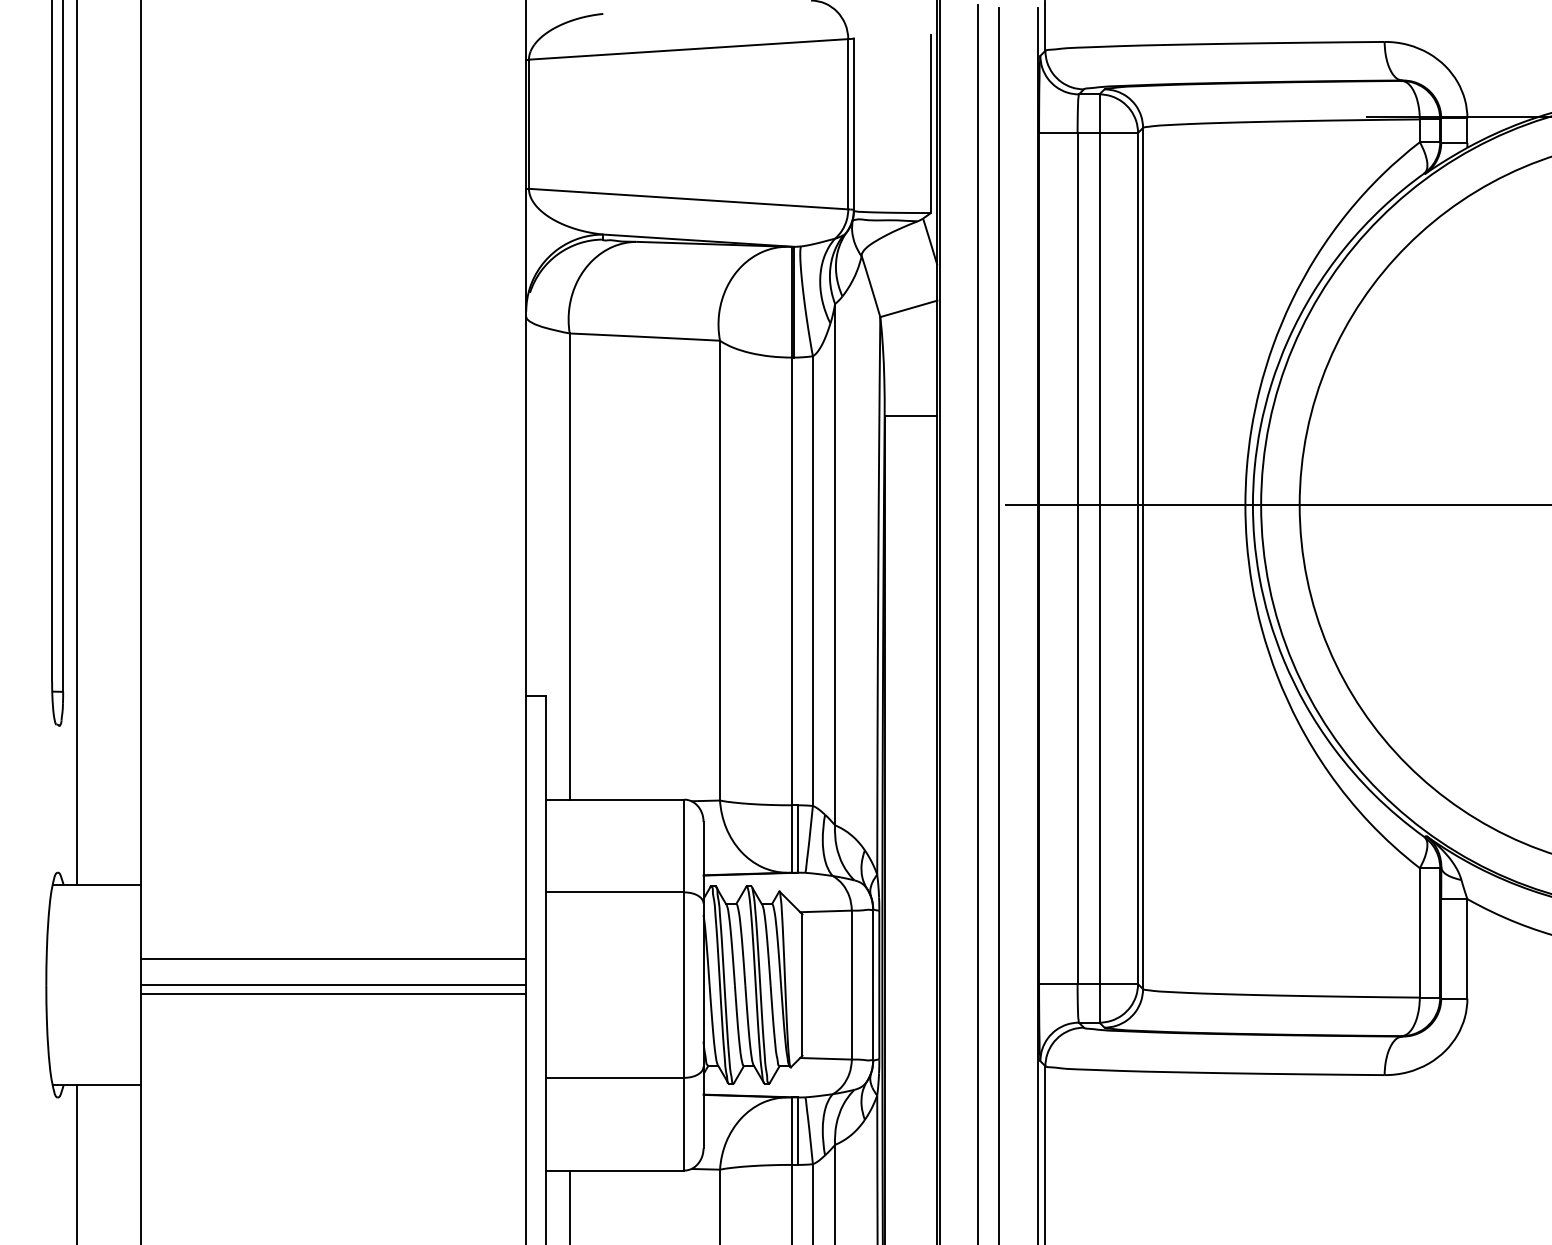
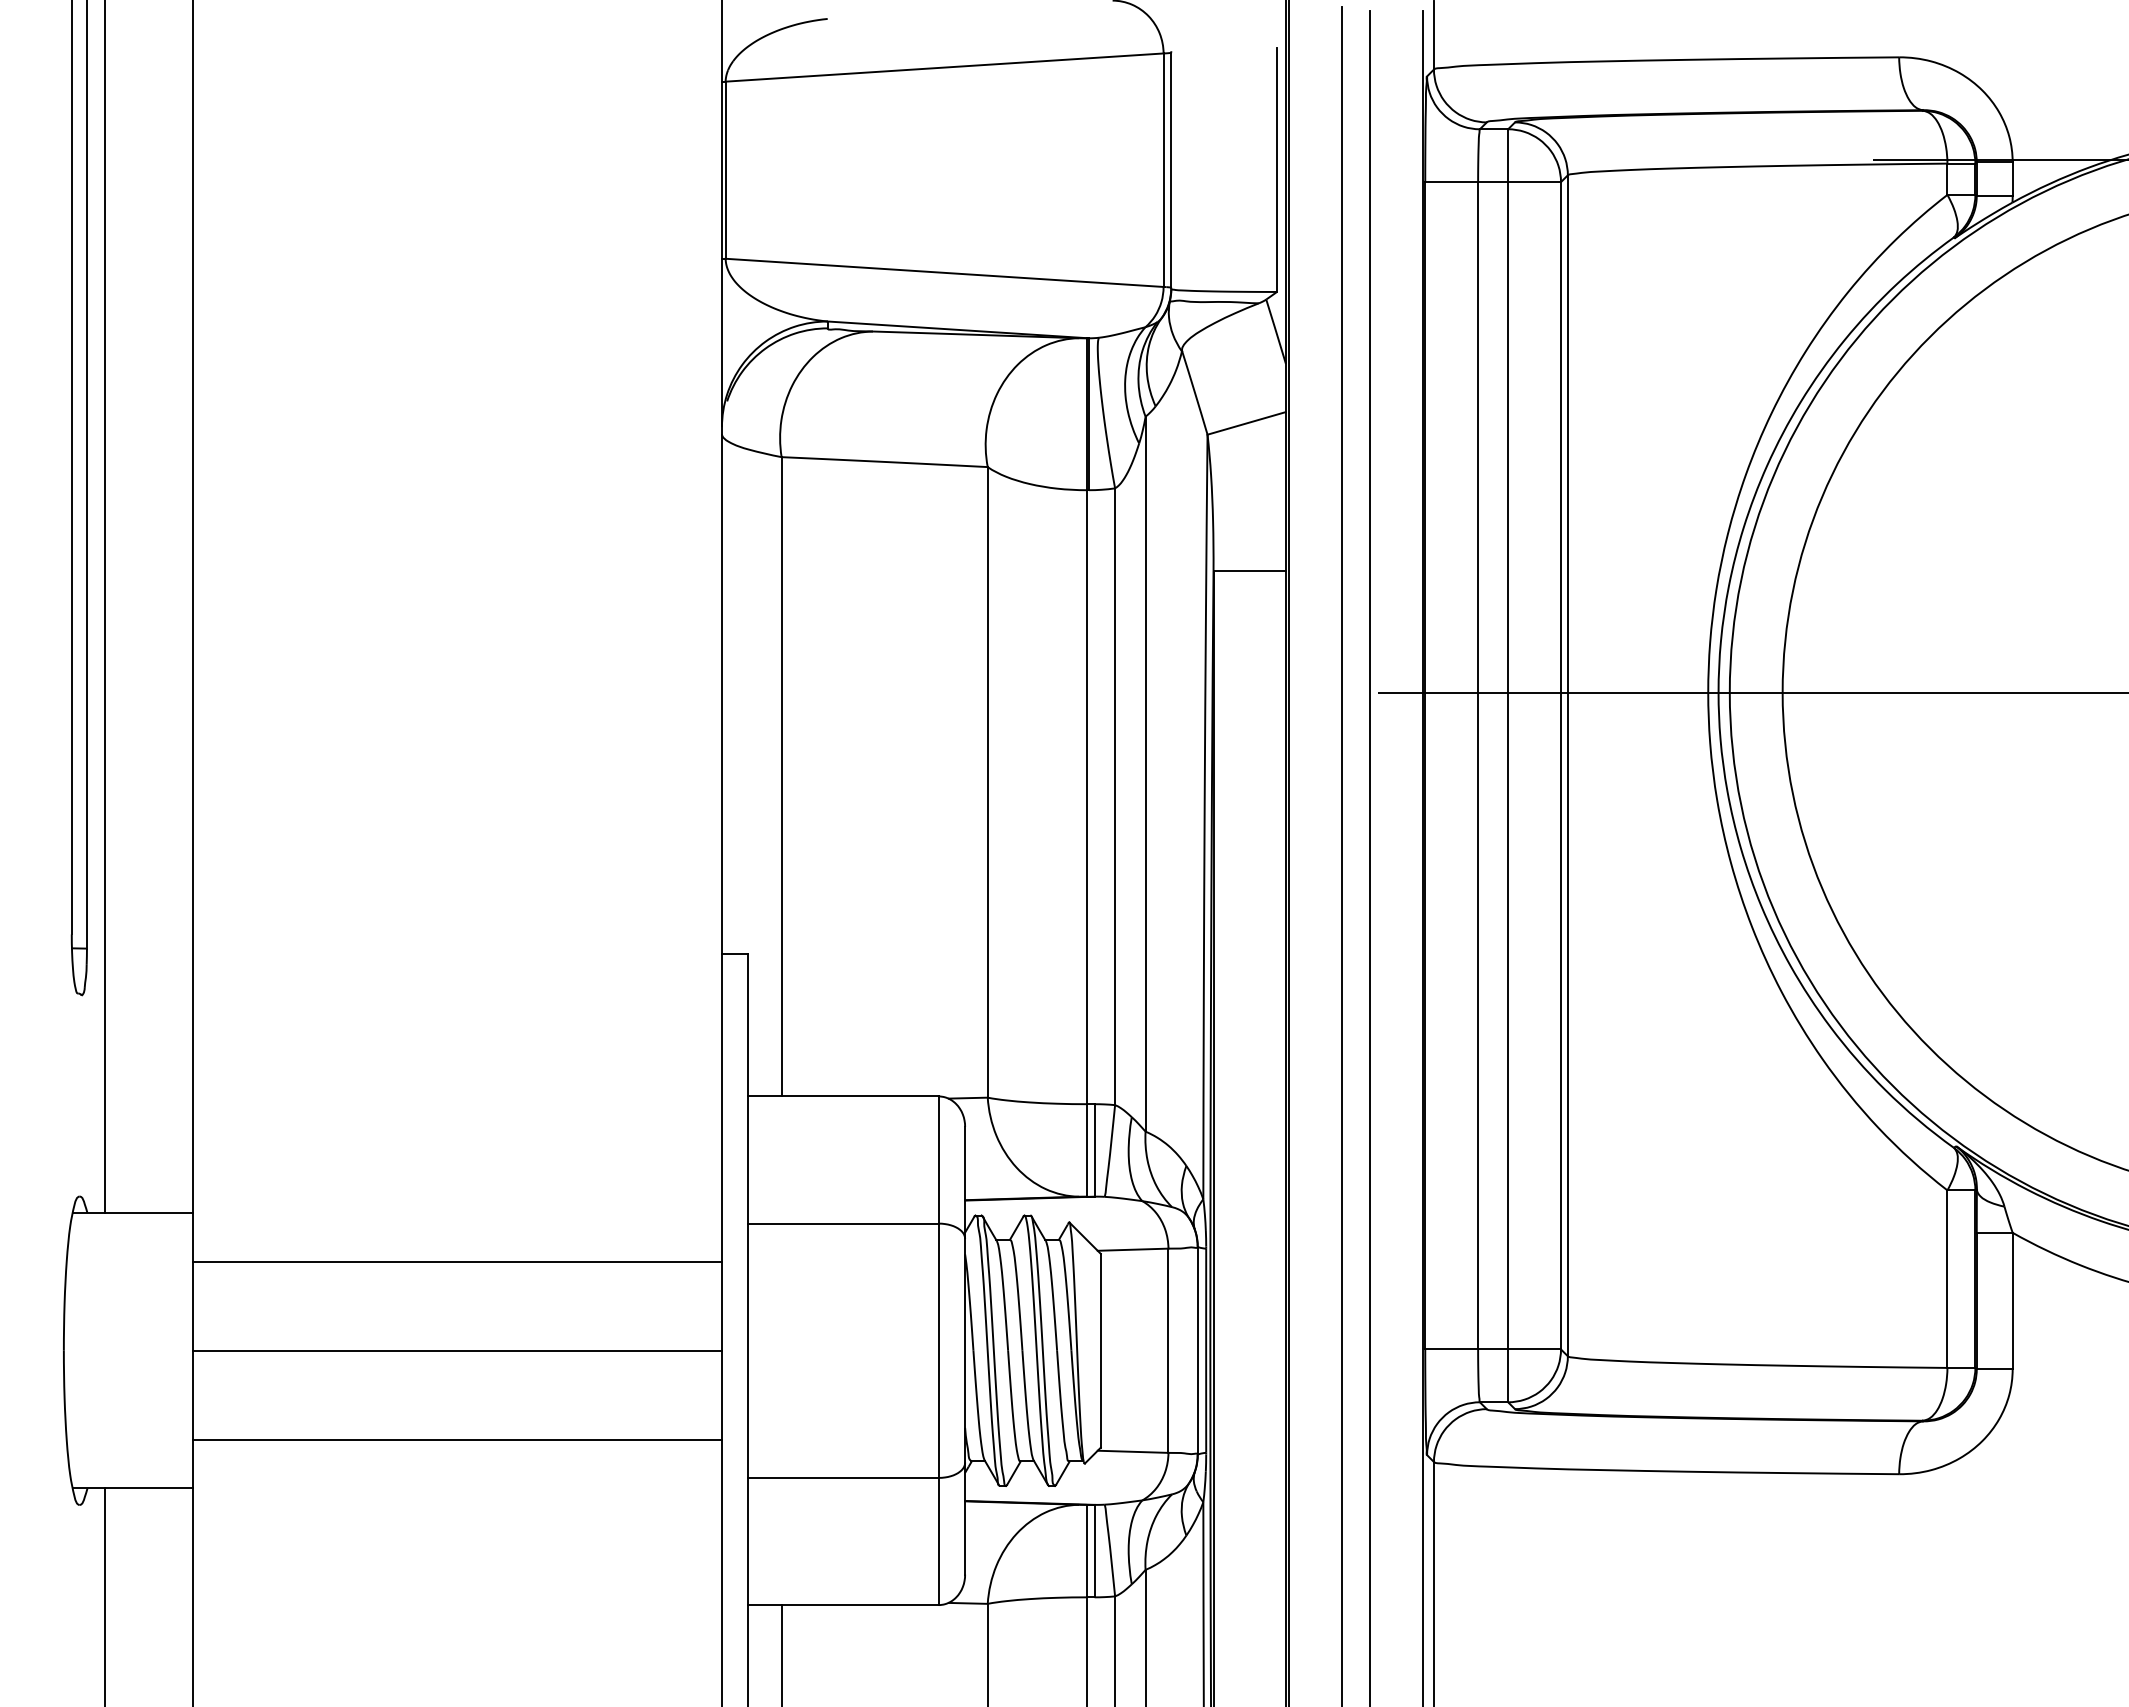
line: (333, 959) -> (457, 1261), moved
line: (333, 993) -> (457, 1439), moved

